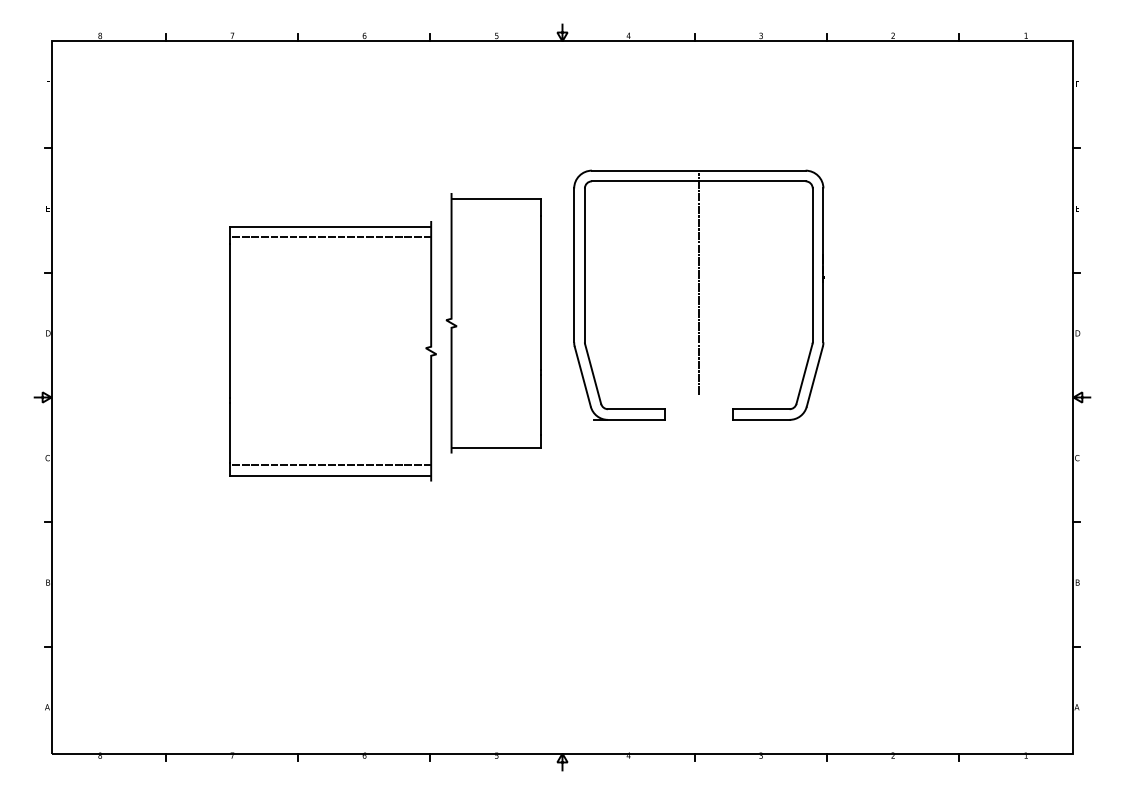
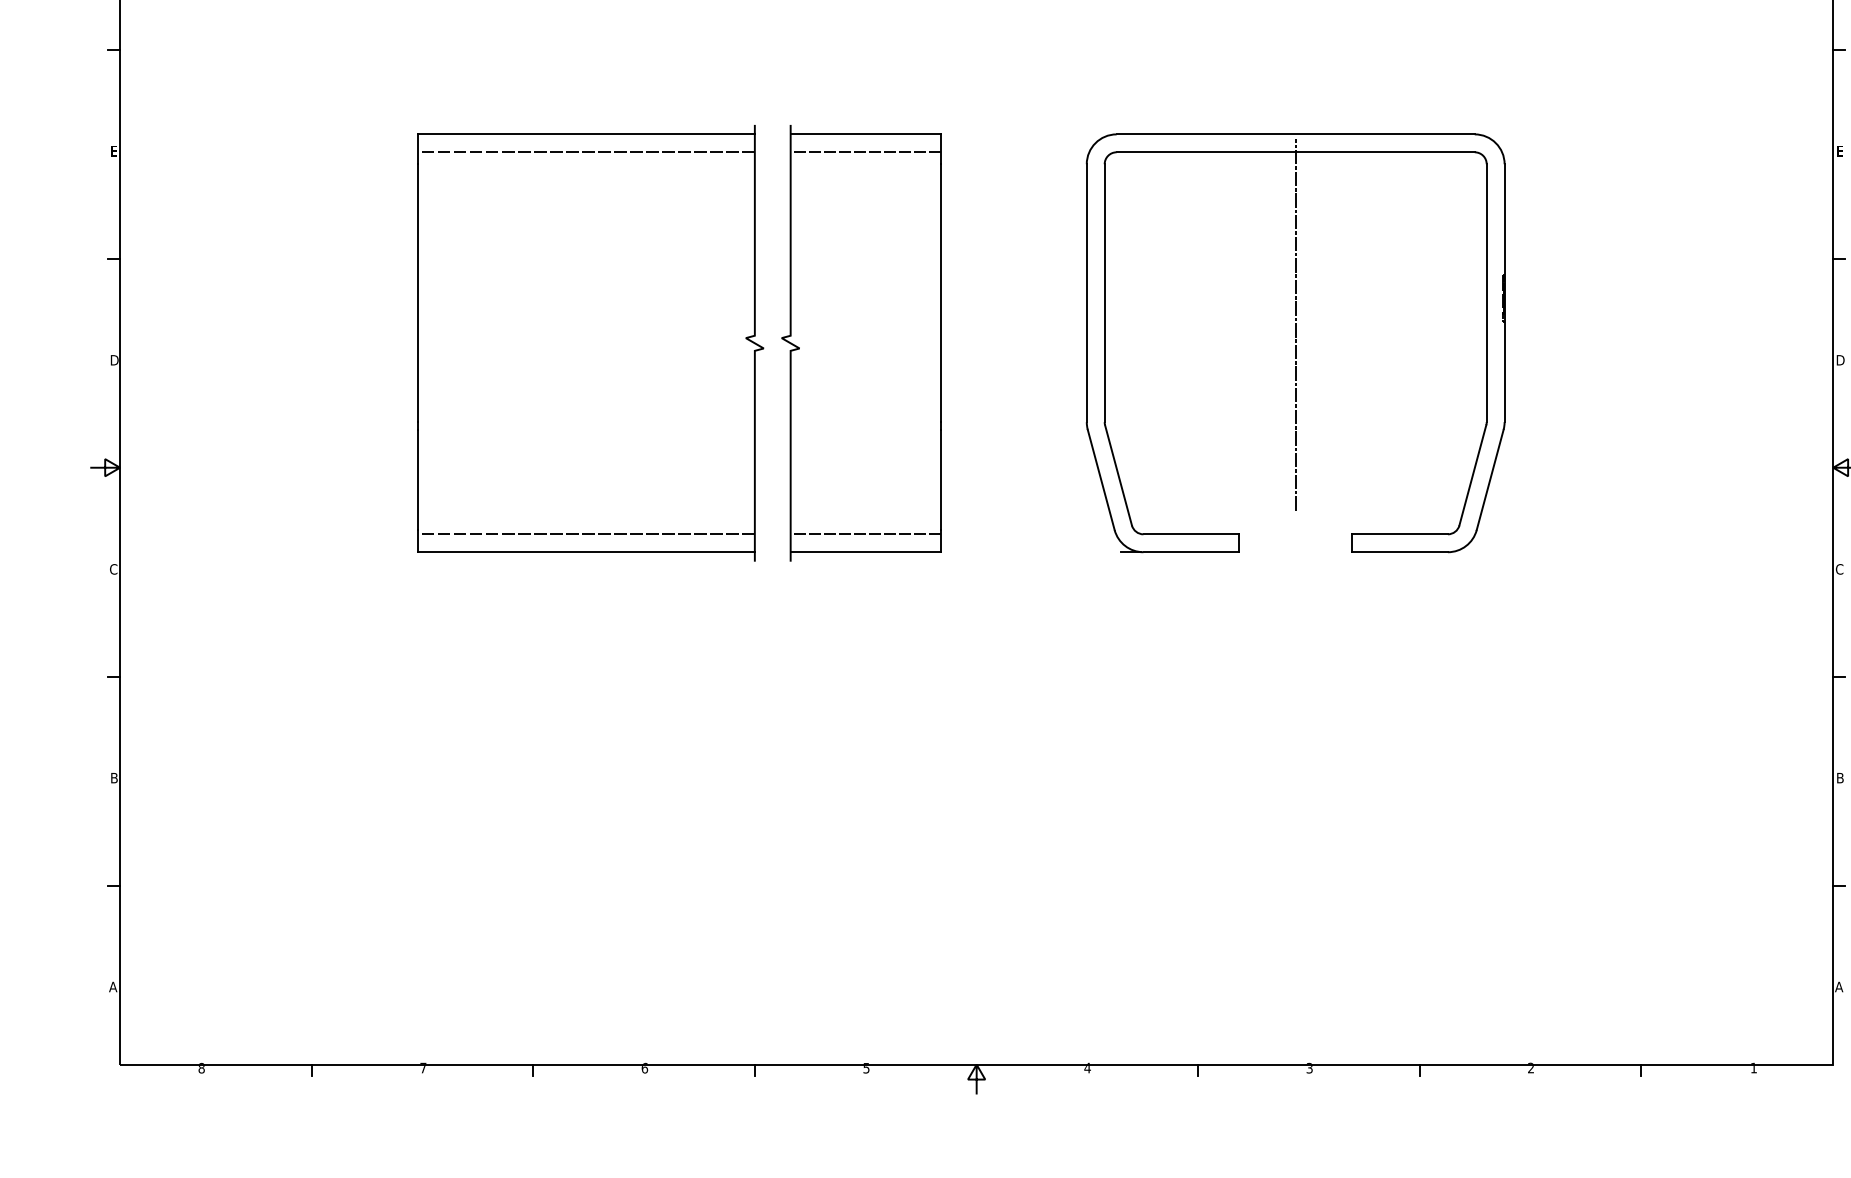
line: (496, 209) -> (866, 152), added
part: (698, 294) -> (1295, 342), moved
part: (332, 351) -> (589, 343), moved
line: (496, 437) -> (866, 534), added

